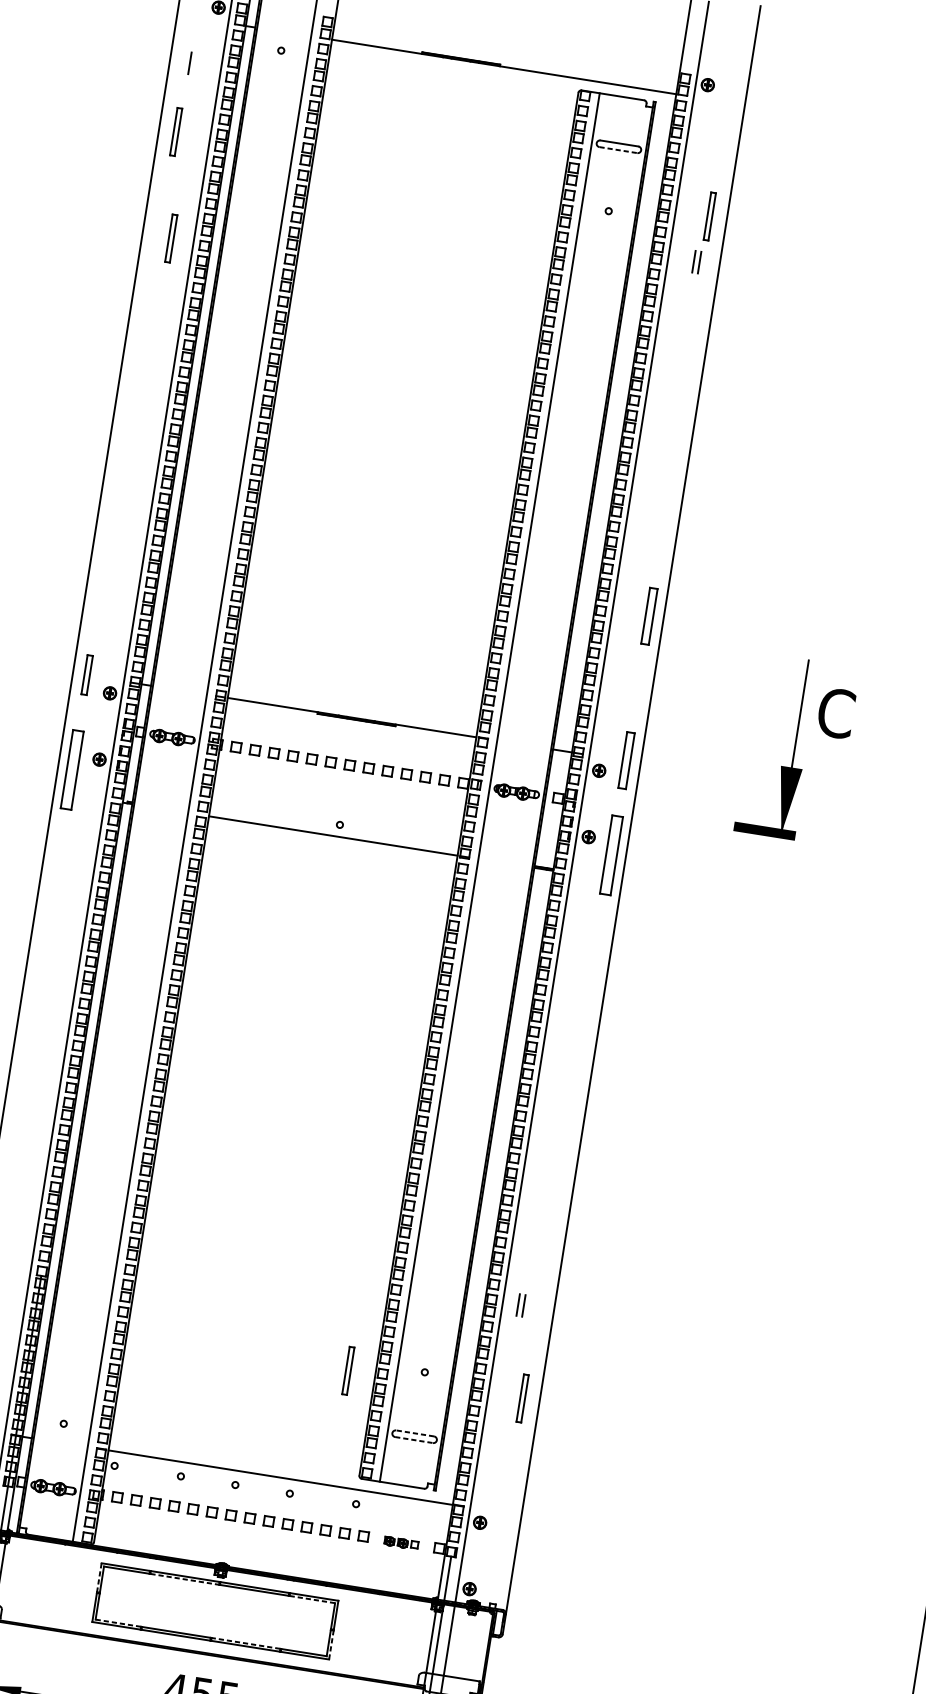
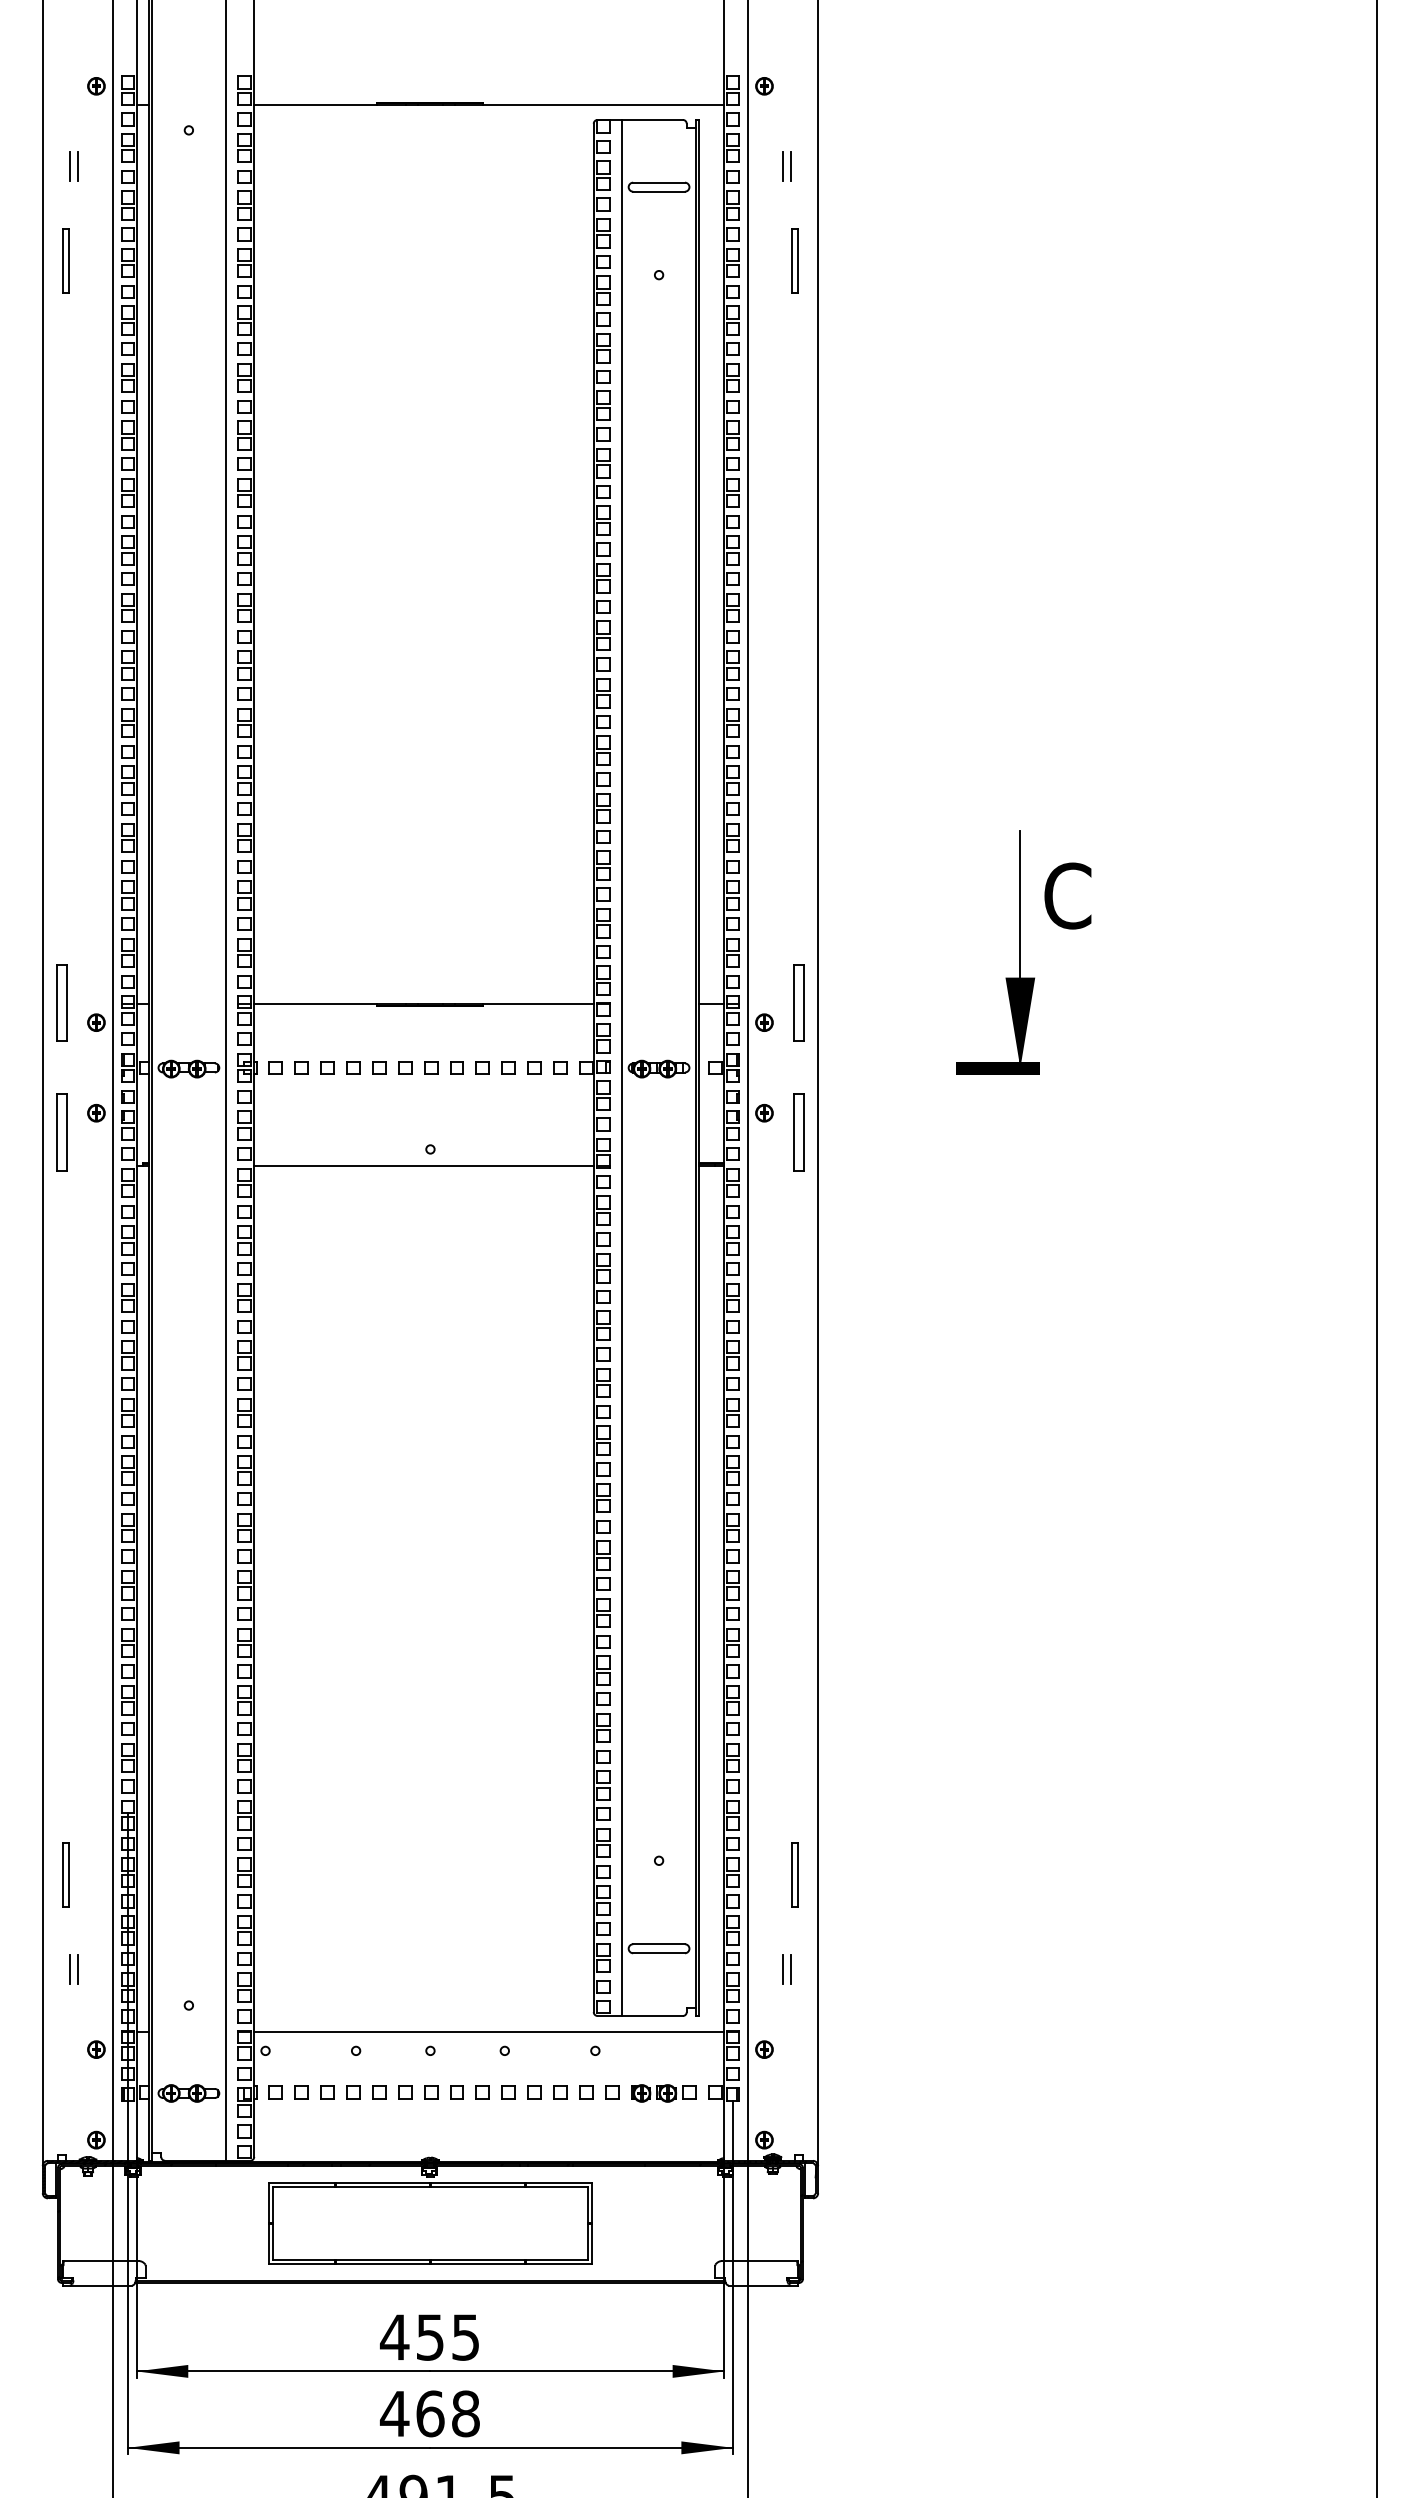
line: (195, 64) -> (77, 166), added
line: (618, 150) -> (659, 191), dashed -> solid
part: (170, 238) -> (81, 403), removed
part: (696, 262) -> (786, 166), moved
part: (649, 615) -> (798, 805), removed
part: (86, 674) -> (61, 1002), size x1.43
part: (71, 769) -> (61, 1132), size x0.71
part: (611, 855) -> (798, 1132), size x0.71
part: (520, 1305) -> (786, 1969), moved
part: (348, 1370) -> (556, 1874), removed
line: (415, 1433) -> (659, 1944), dashed -> solid
line: (414, 1440) -> (659, 1953), dashed -> solid
part: (401, 1543) -> (663, 2093), size x1.43
line: (99, 1577) -> (268, 2203), dashed -> solid
line: (184, 1579) -> (382, 2187), dashed -> solid
line: (312, 1599) -> (557, 2187), dashed -> solid
line: (118, 1623) -> (303, 2259), dashed -> solid
line: (245, 1643) -> (477, 2259), dashed -> solid
line: (331, 1644) -> (592, 2243), dashed -> solid

